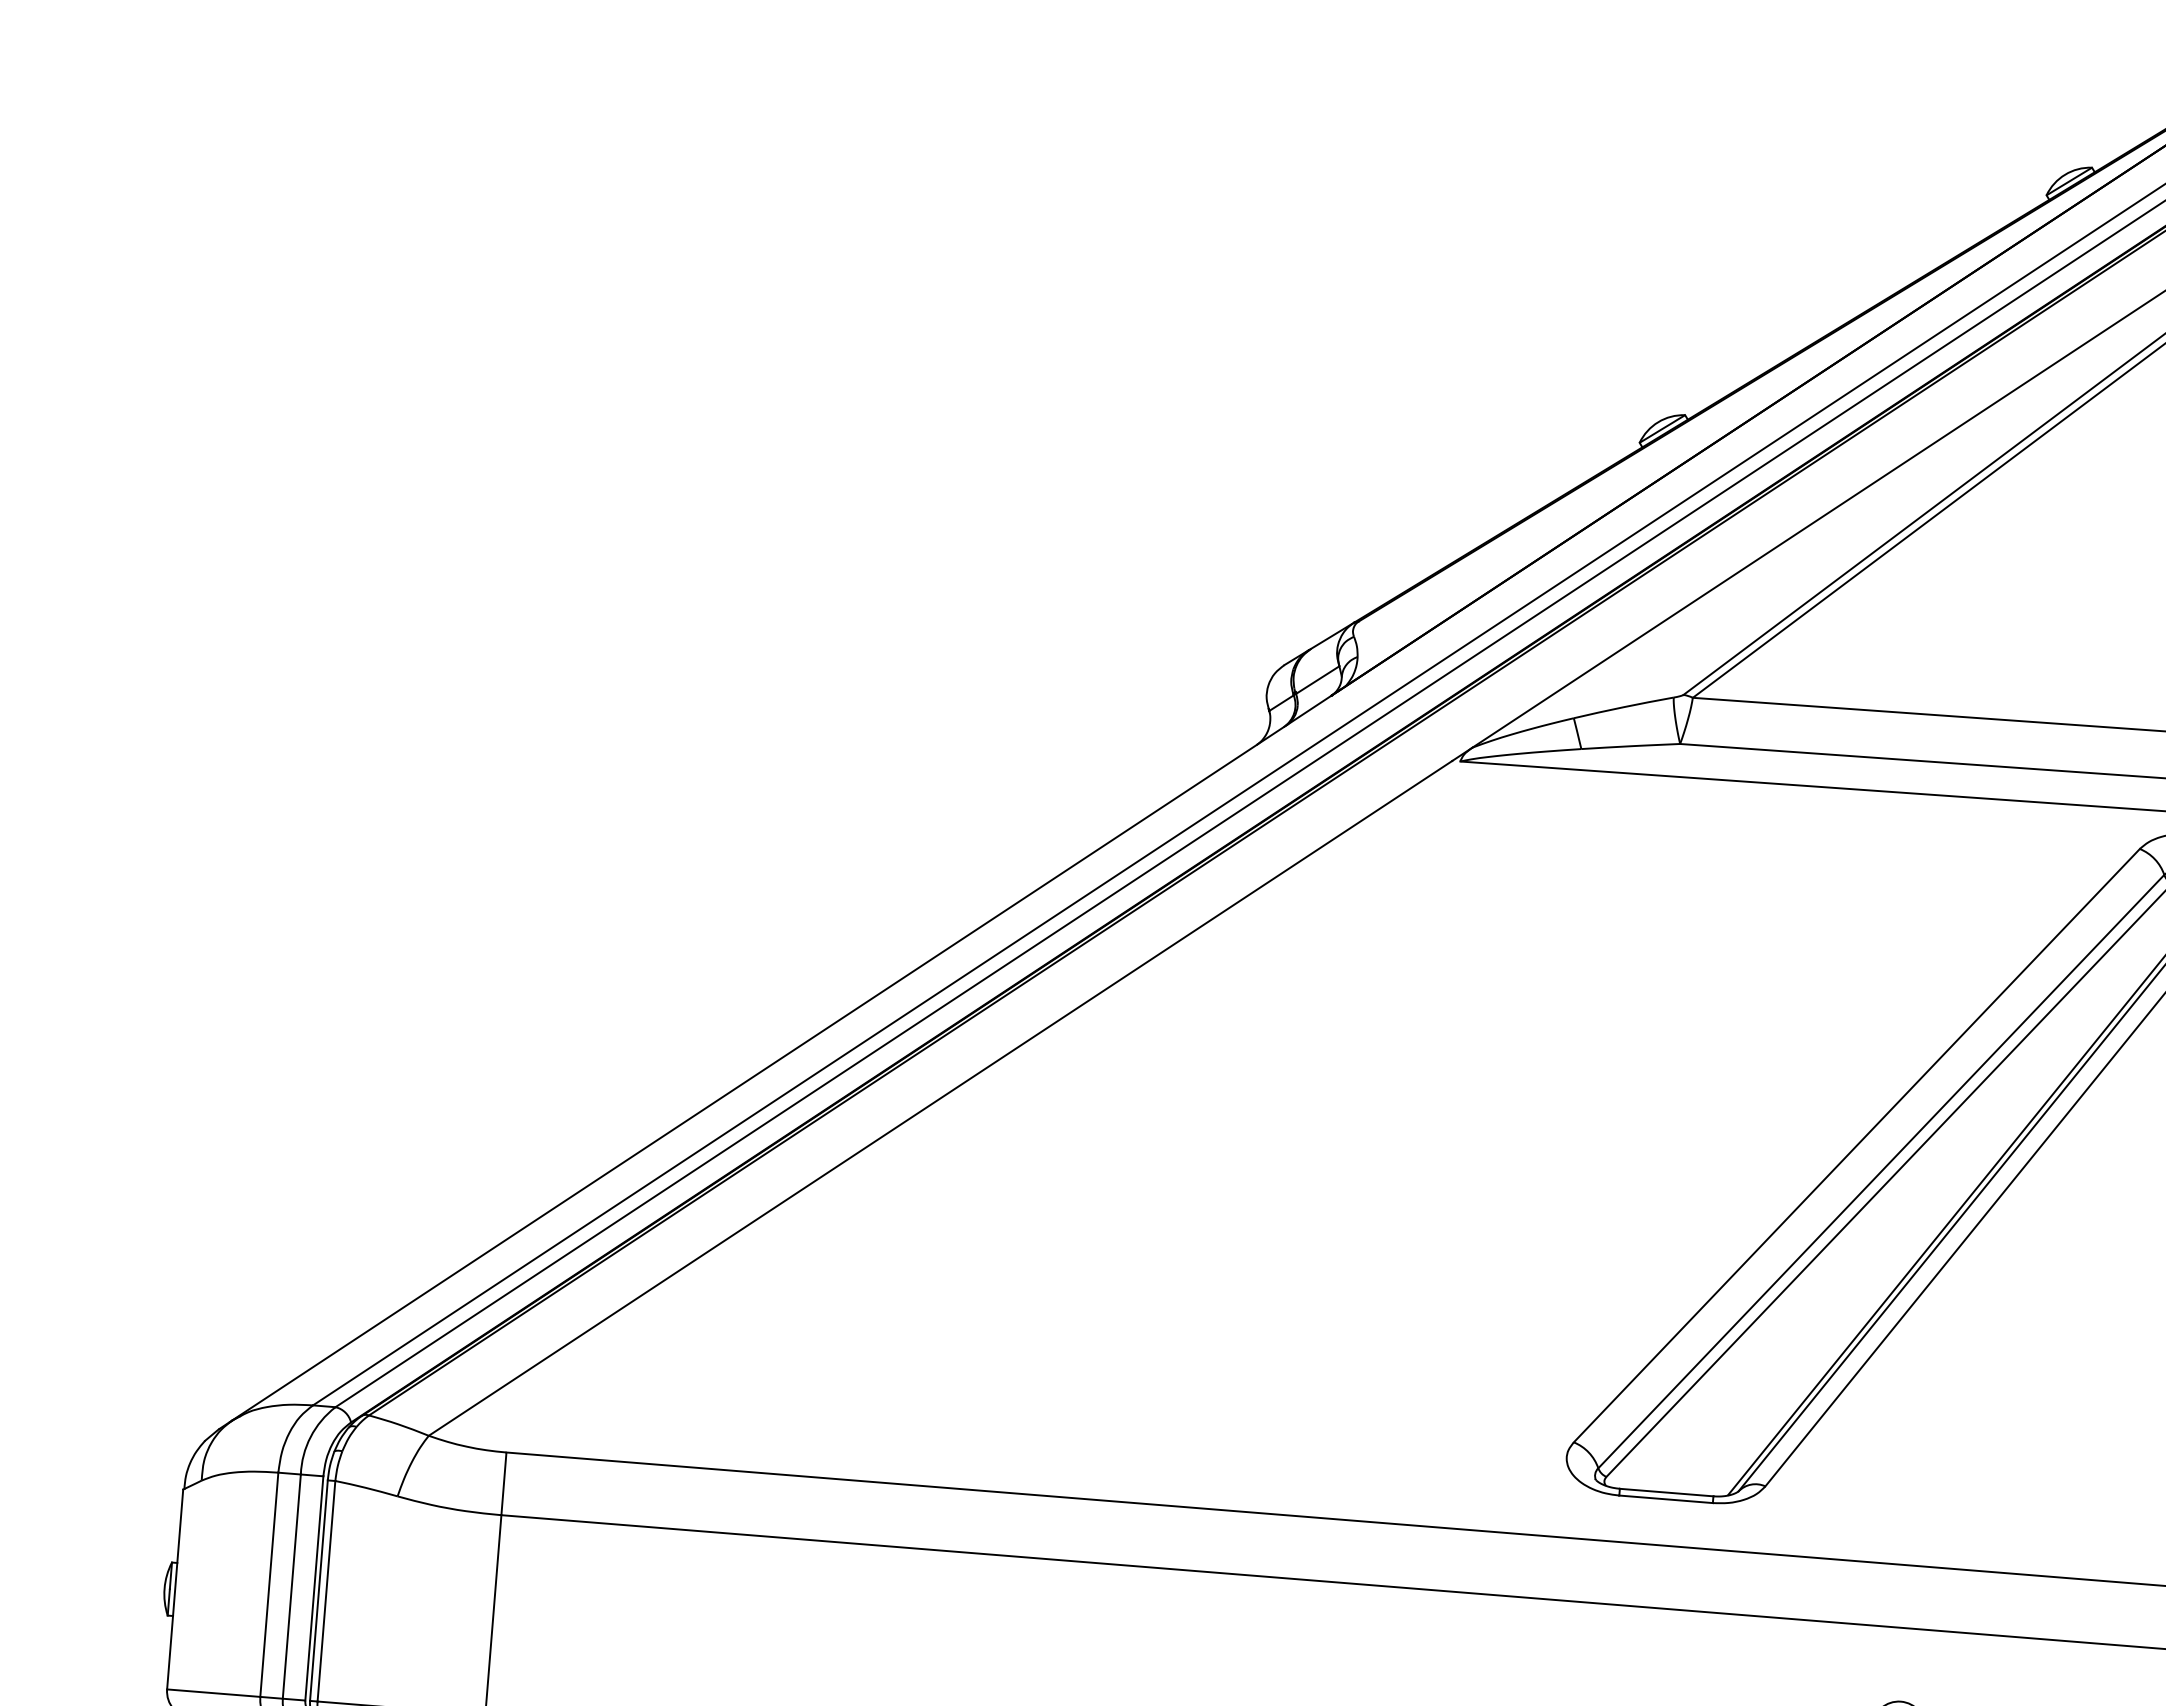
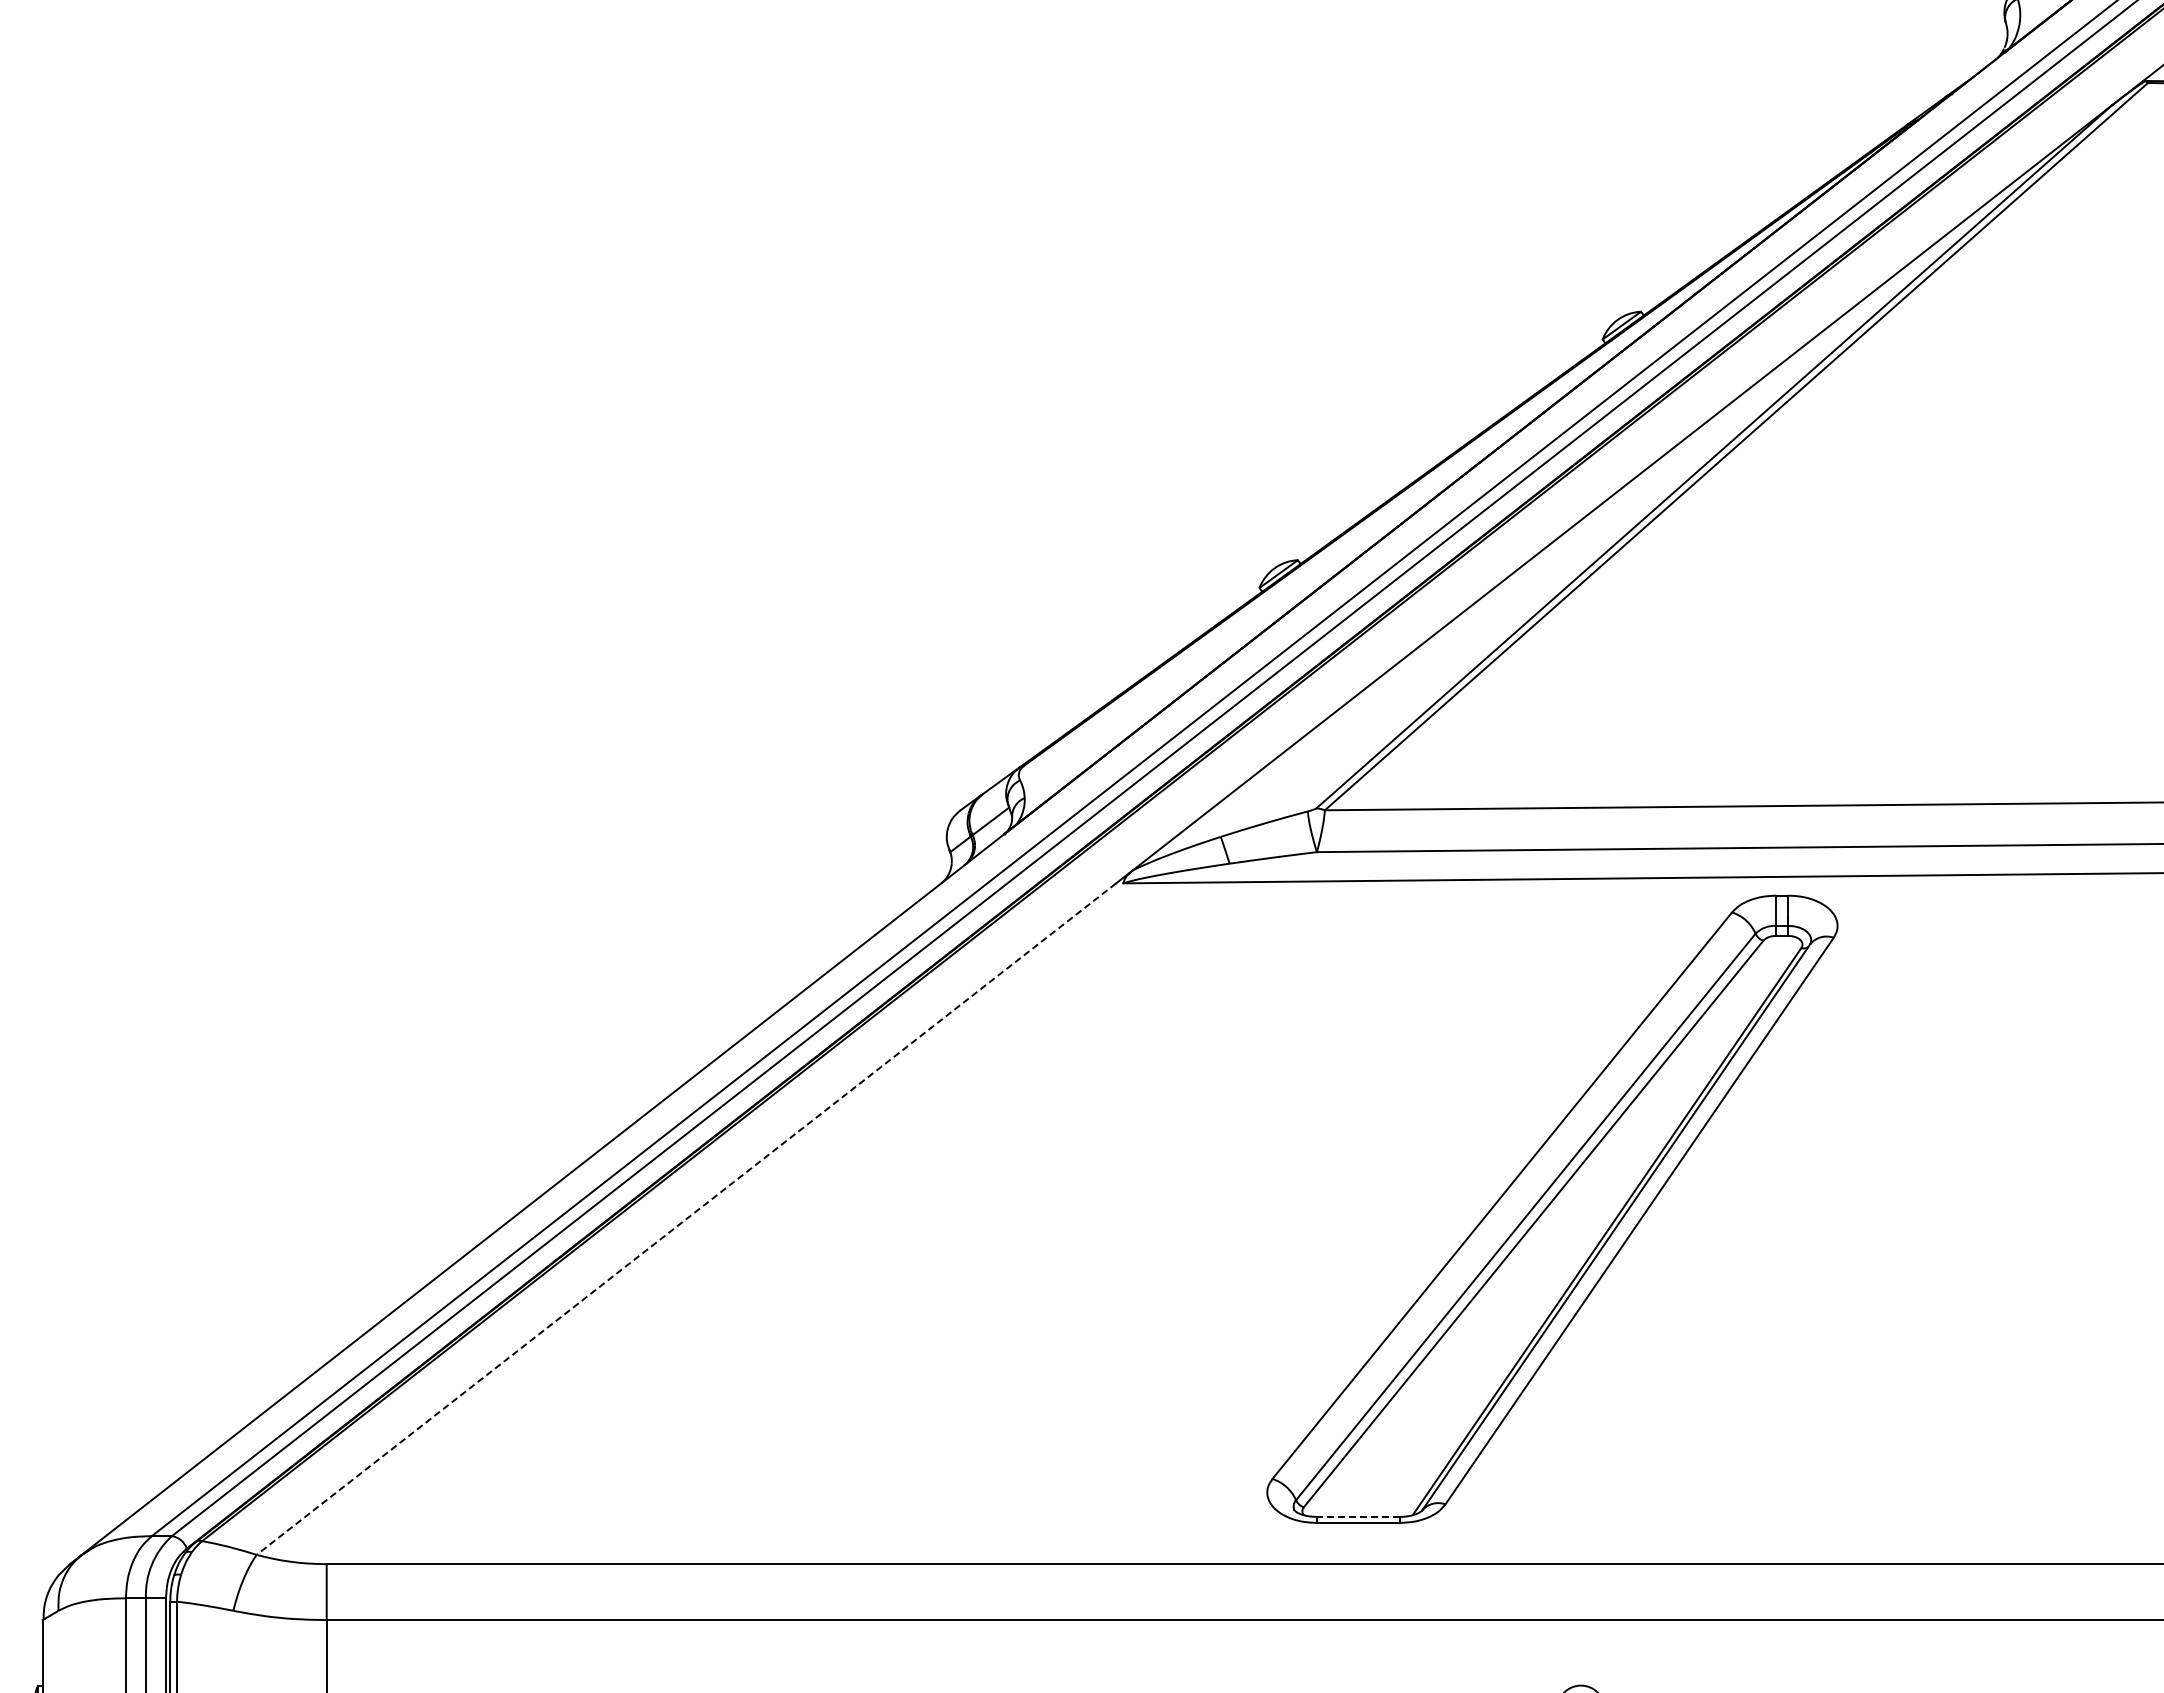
line: (939, 1098) -> (685, 1219), solid -> dashed
line: (1666, 1492) -> (1358, 1516), solid -> dashed

